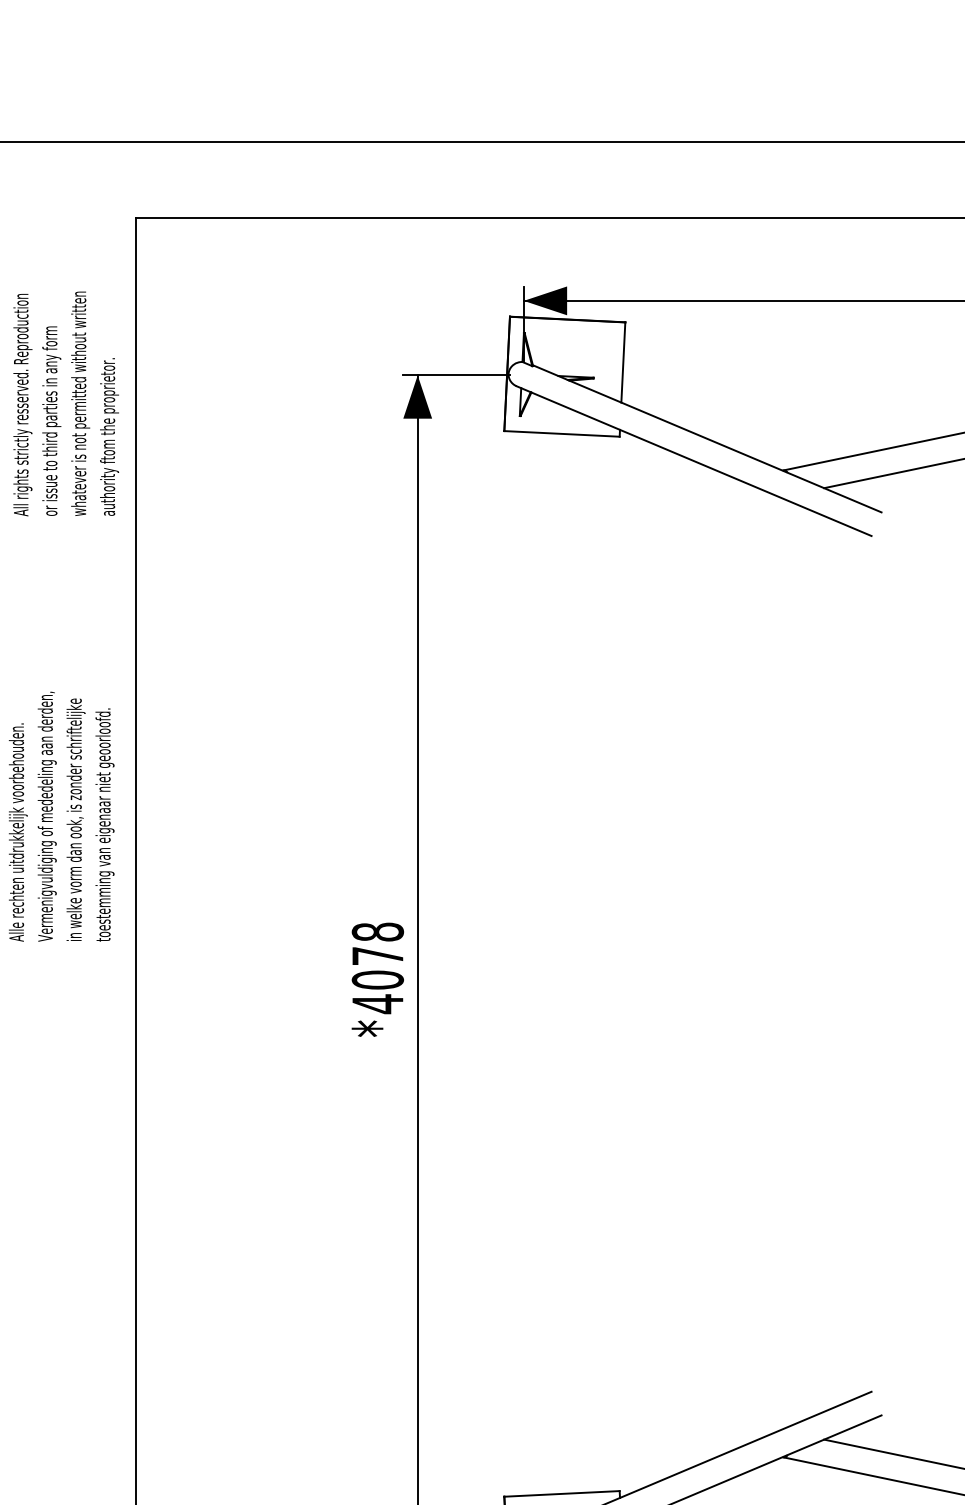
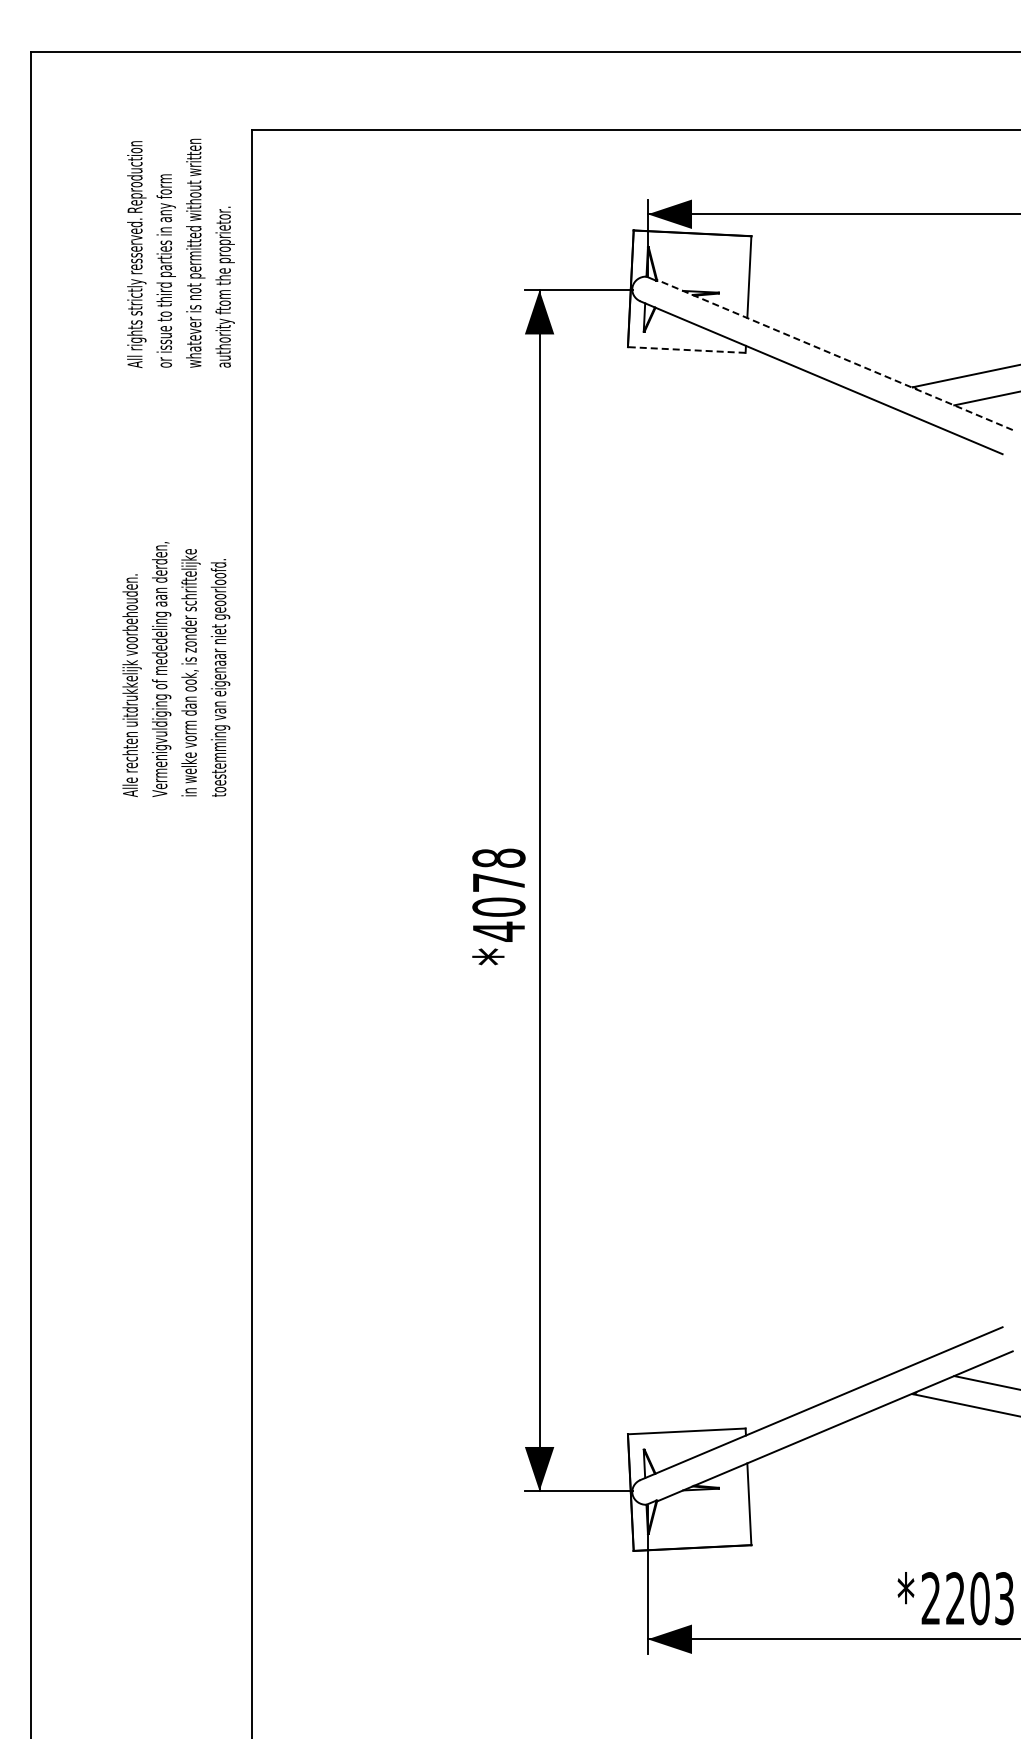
text: (65, 403) -> (180, 252), moved
line: (561, 434) -> (686, 350), solid -> dashed
line: (706, 438) -> (834, 354), solid -> dashed
text: (61, 816) -> (176, 669), moved

